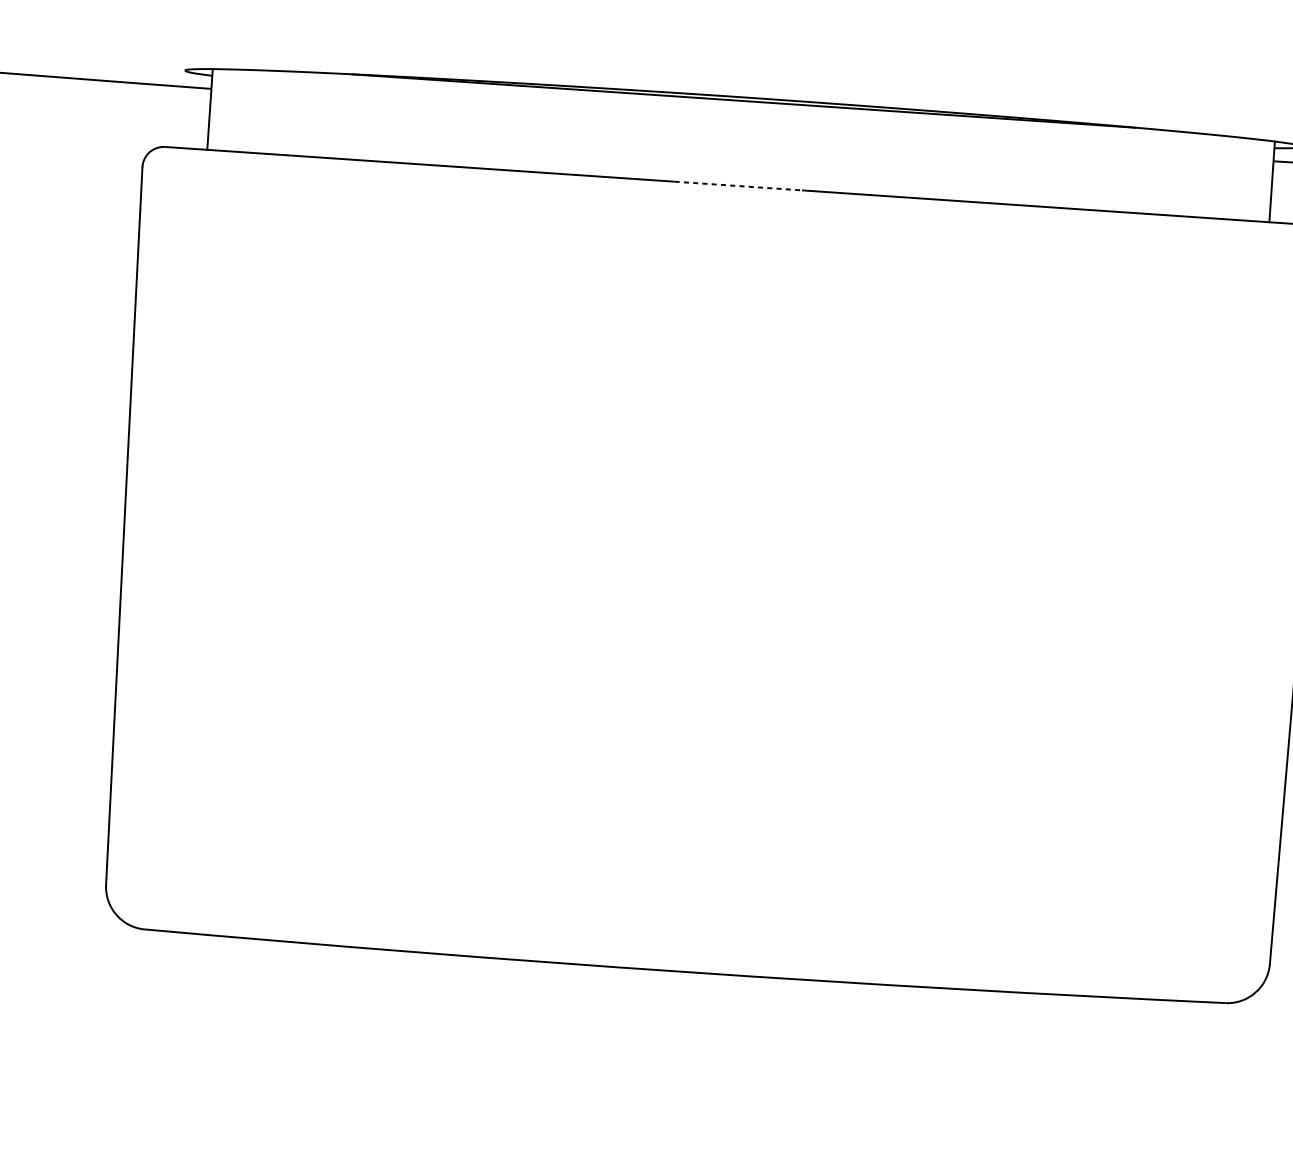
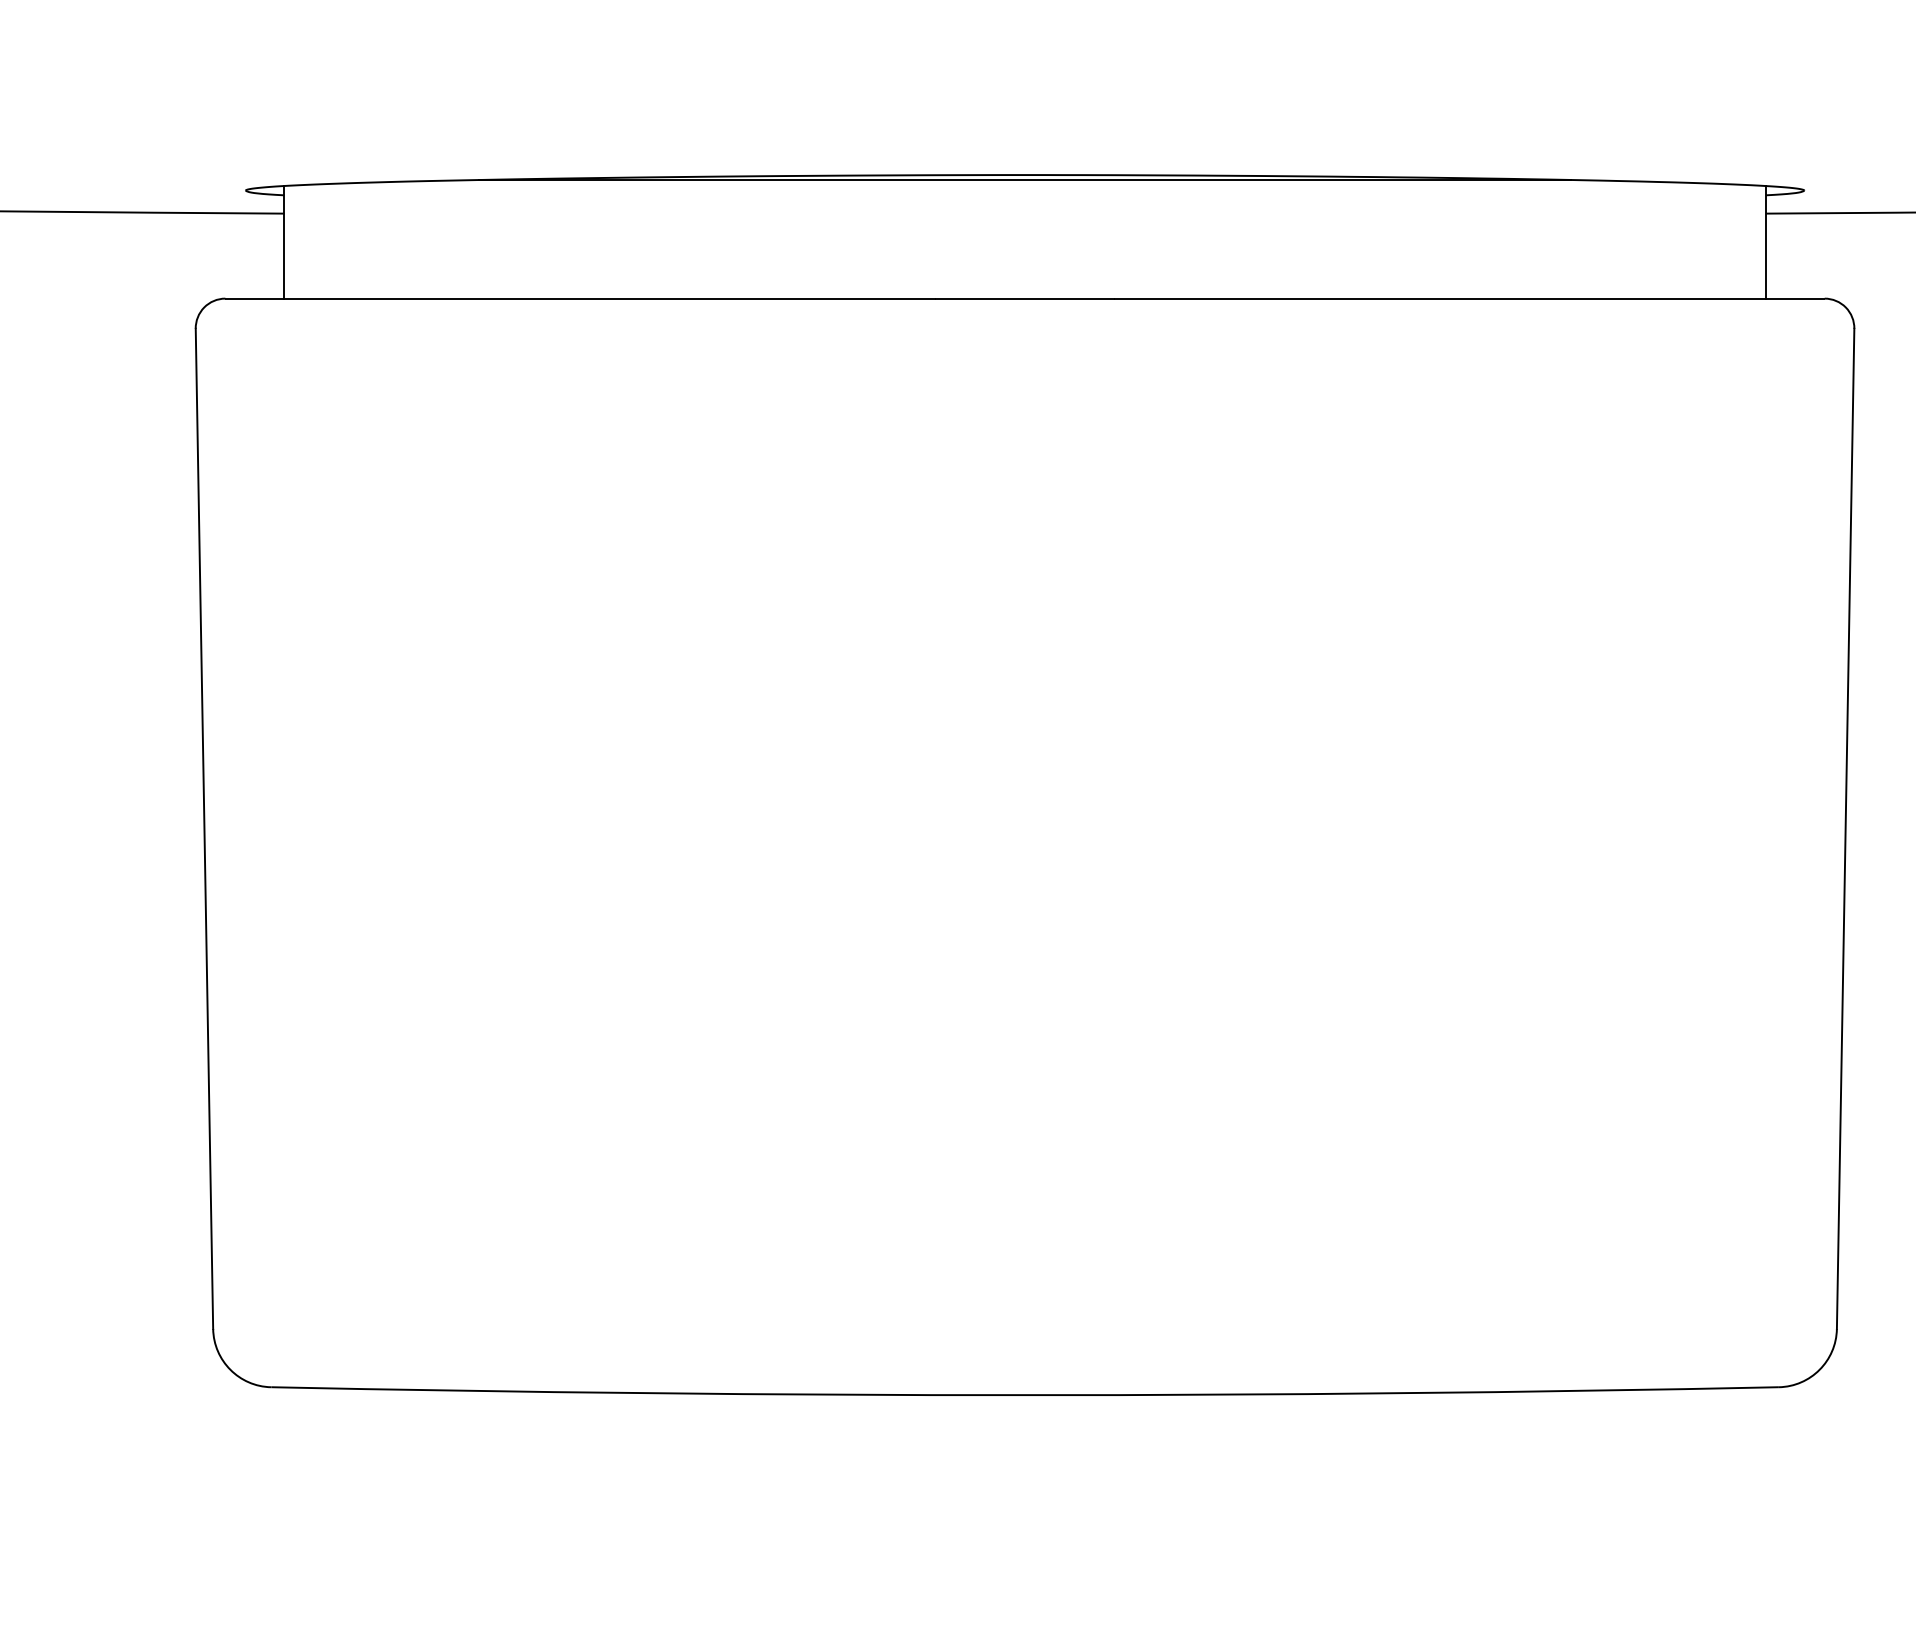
line: (738, 185) -> (1025, 298), dashed -> solid

